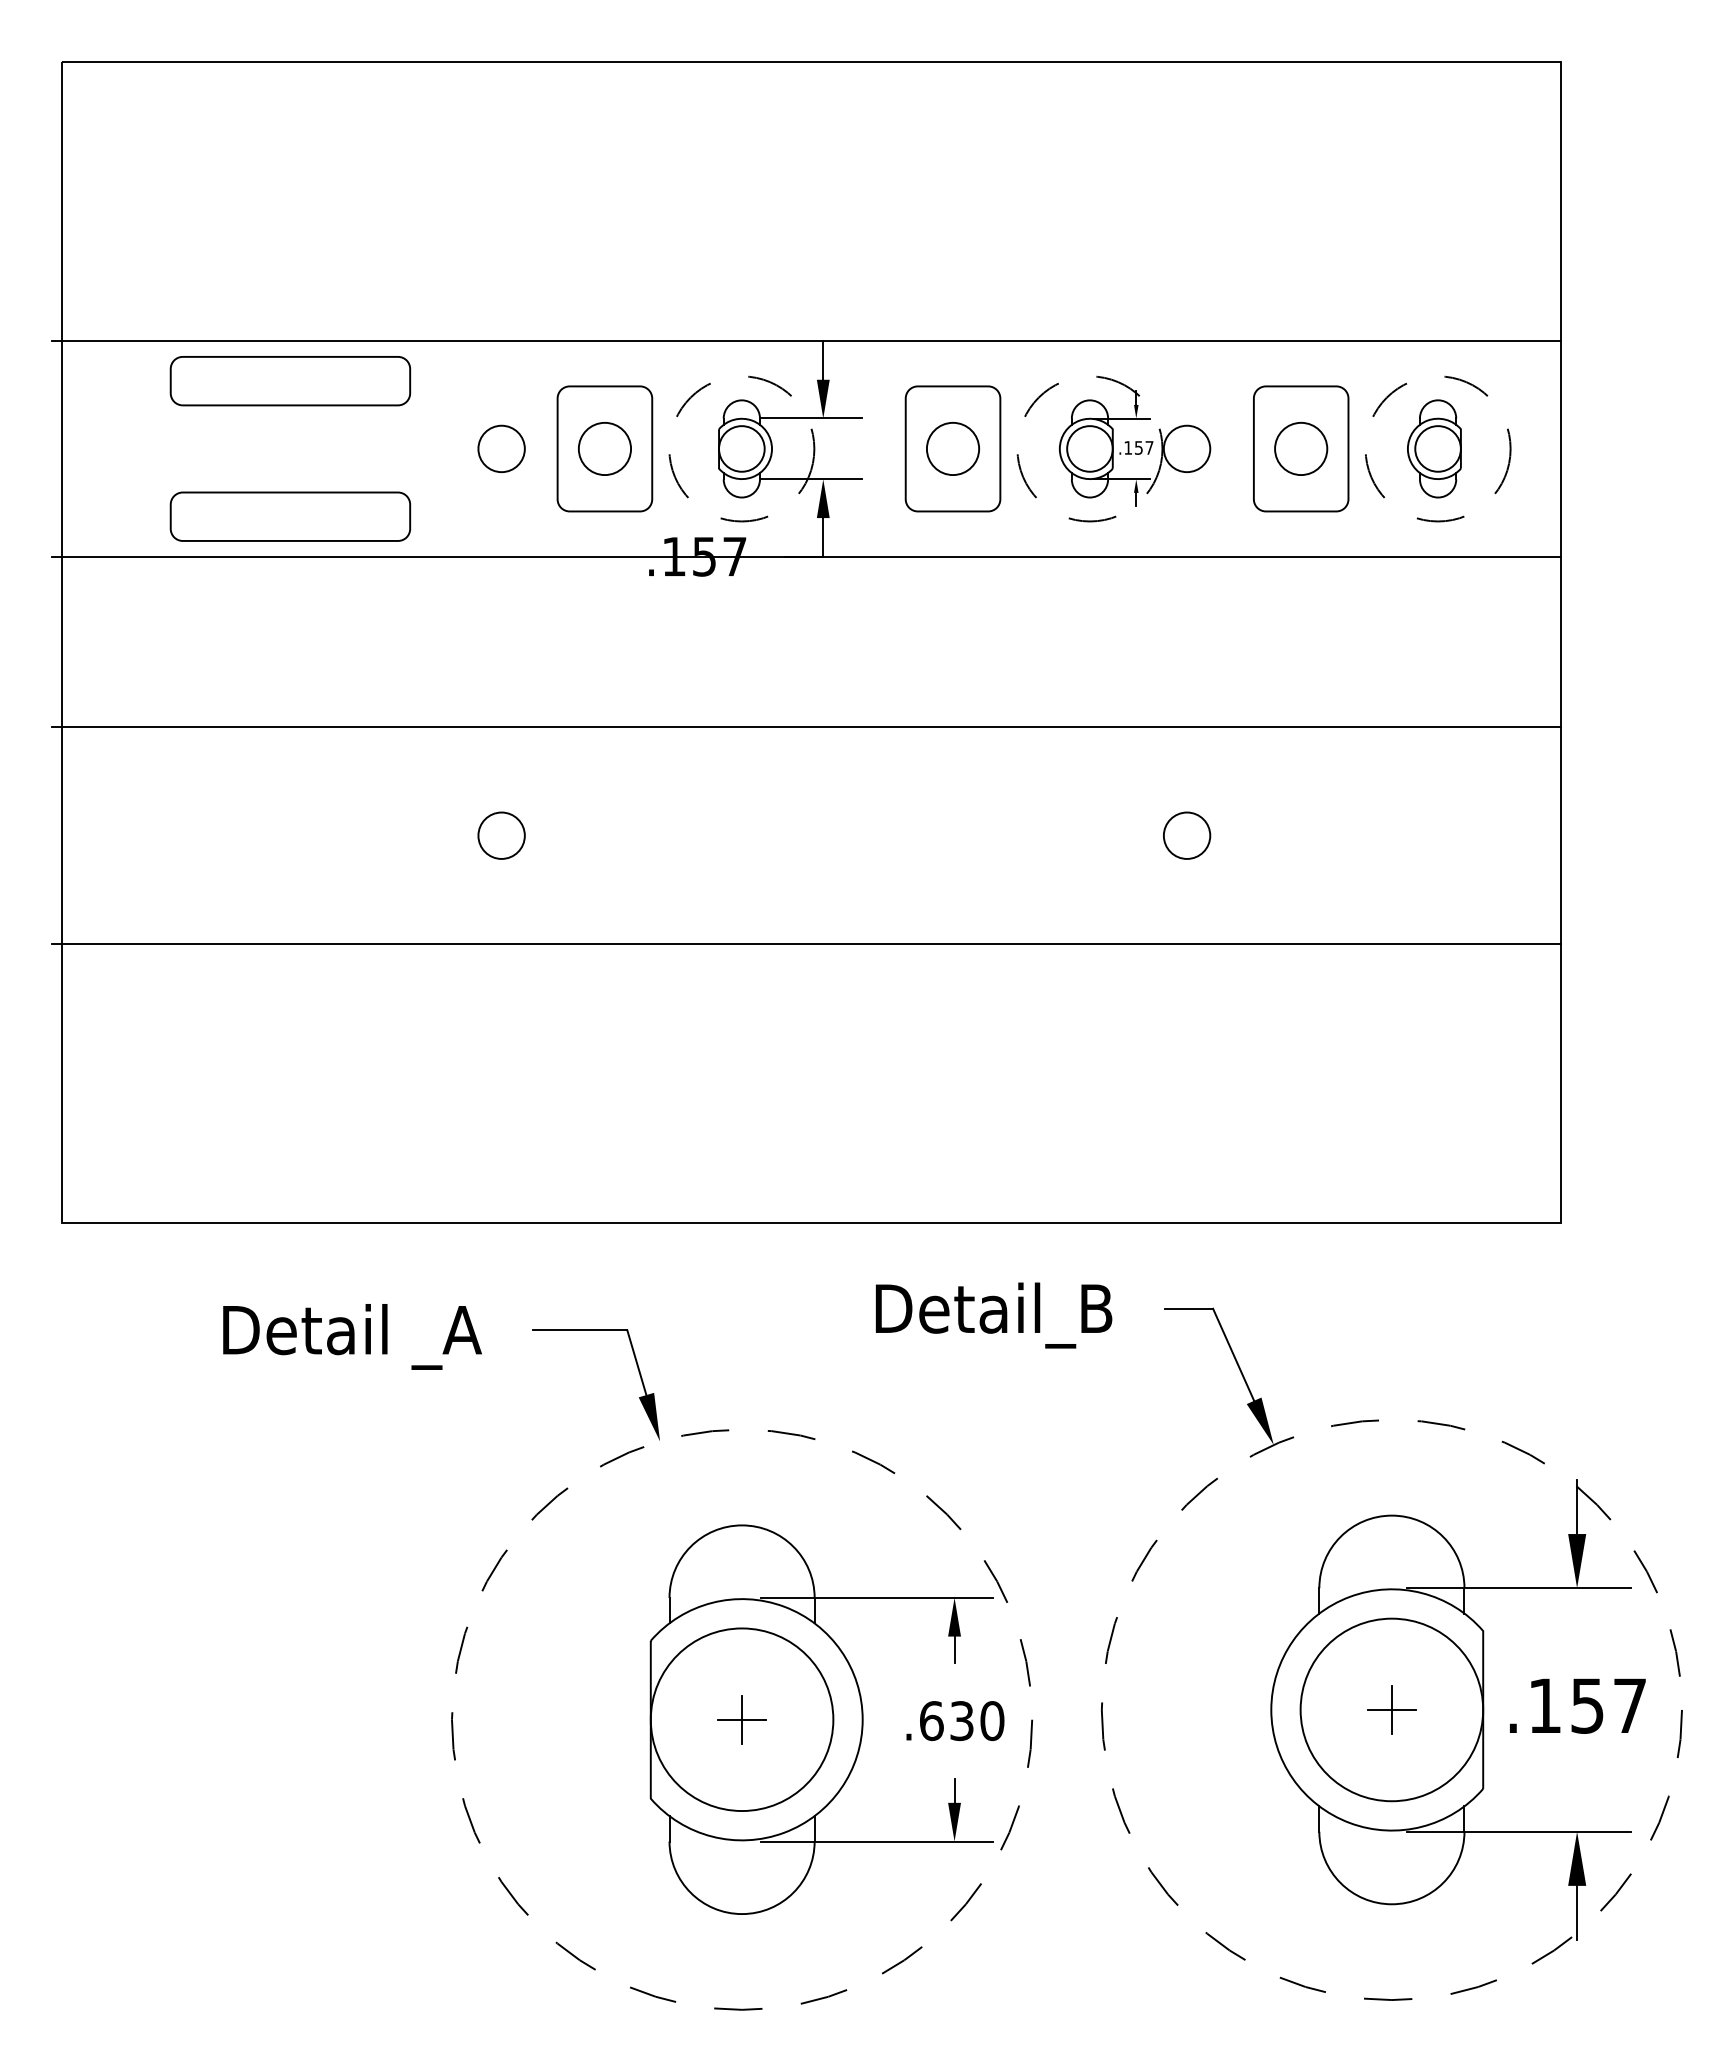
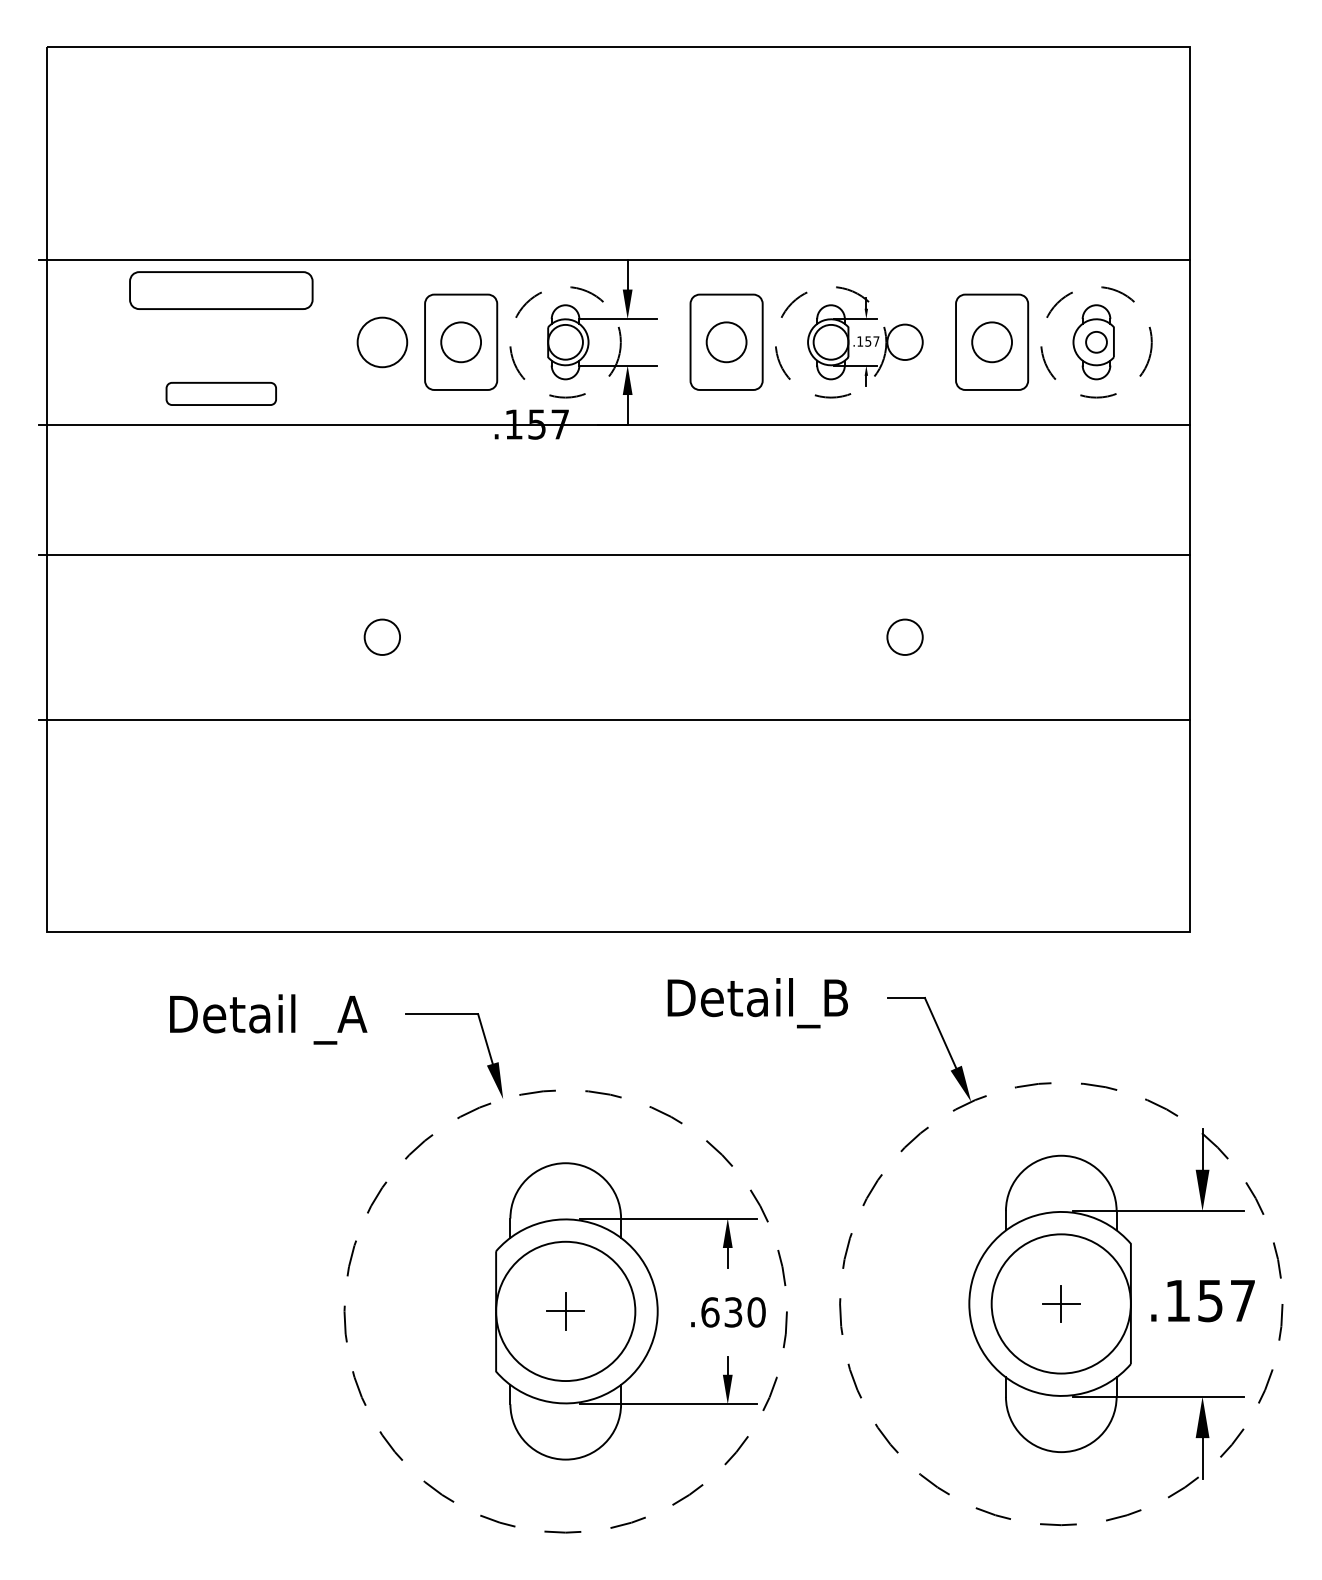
circle: (501, 448) -> (382, 341), size x1.4
circle: (1437, 448) -> (1096, 341), size x0.6
part: (290, 516) -> (221, 393), size x0.6

